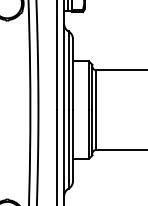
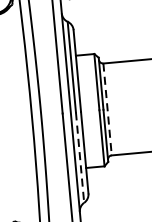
line: (96, 110) -> (108, 109), solid -> dashed
line: (68, 149) -> (79, 157), solid -> dashed

